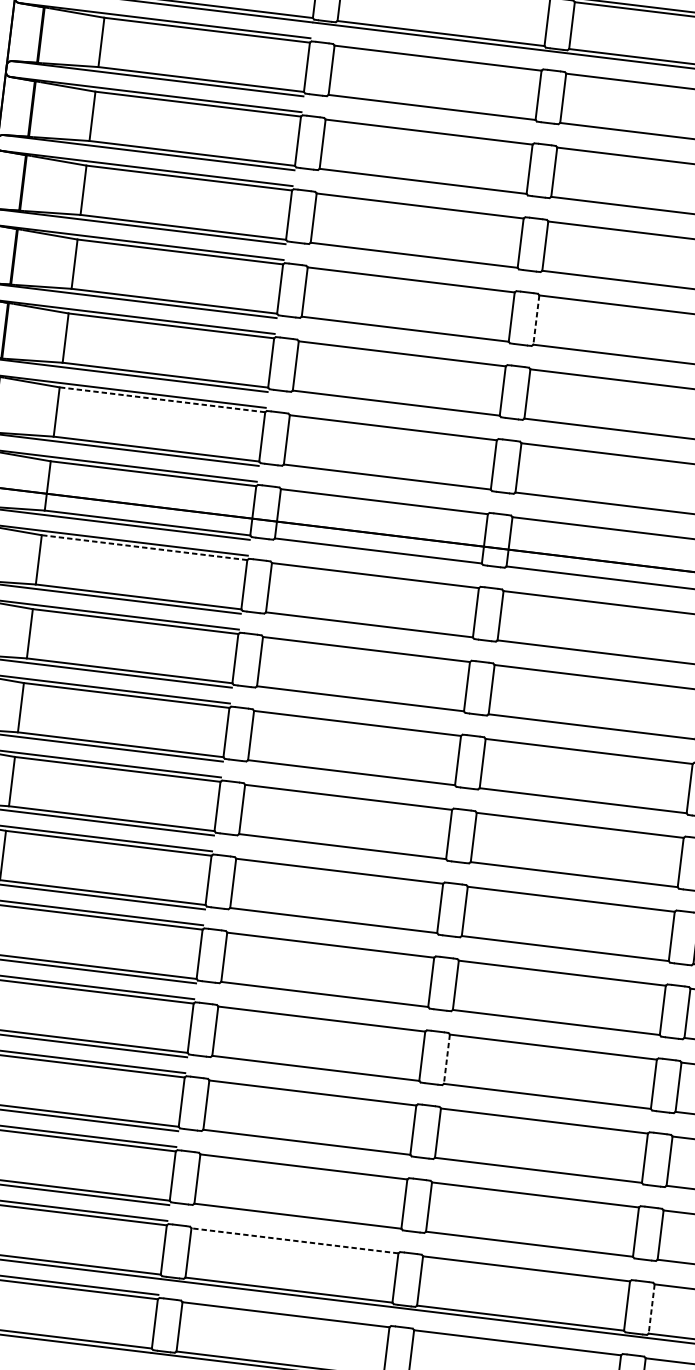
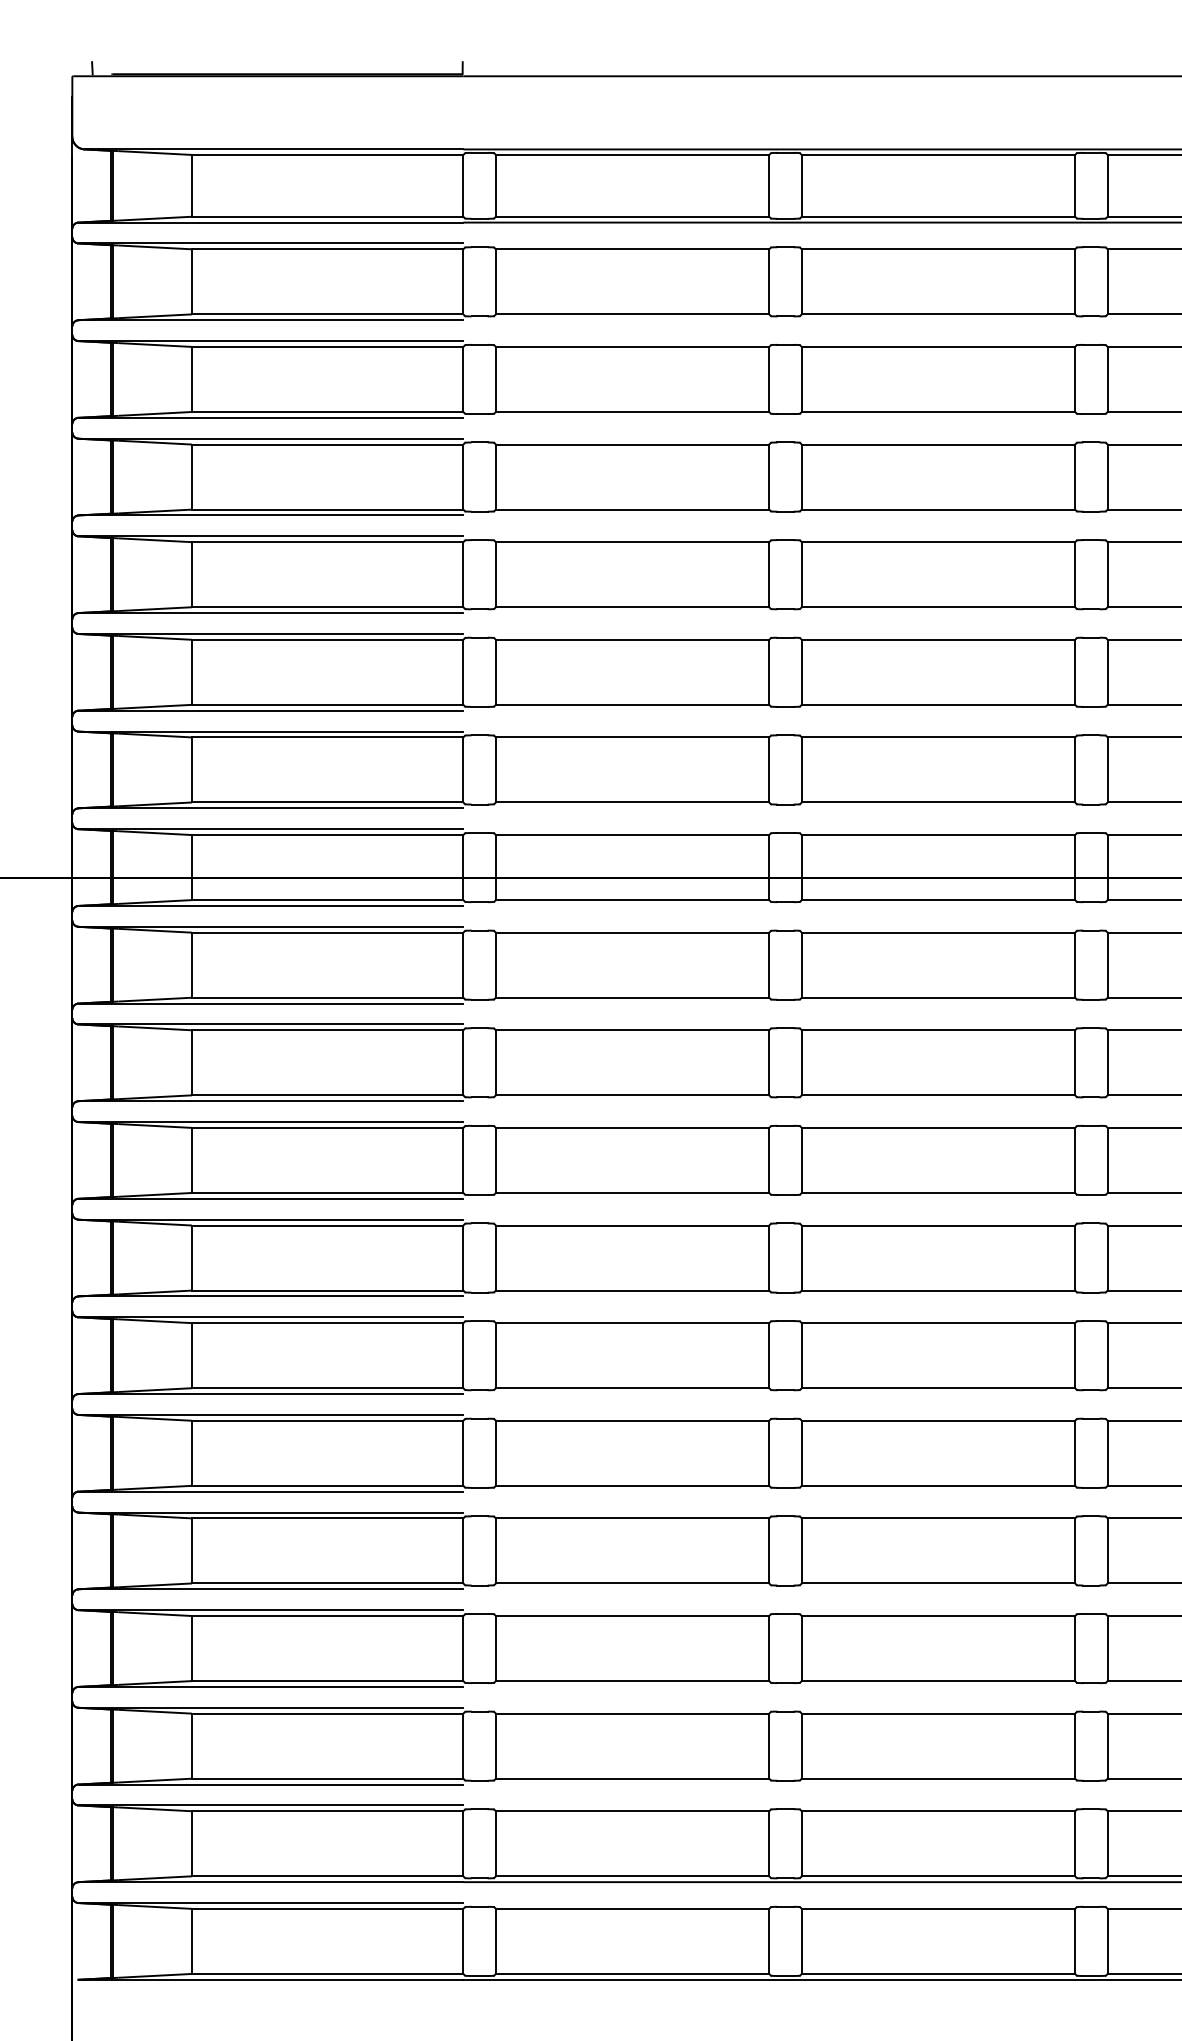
line: (536, 319) -> (801, 574), dashed -> solid
line: (162, 399) -> (327, 737), dashed -> solid
line: (144, 547) -> (327, 932), dashed -> solid
line: (446, 1058) -> (801, 1550), dashed -> solid
line: (294, 1241) -> (632, 1811), dashed -> solid
line: (651, 1308) -> (1107, 1843), dashed -> solid

